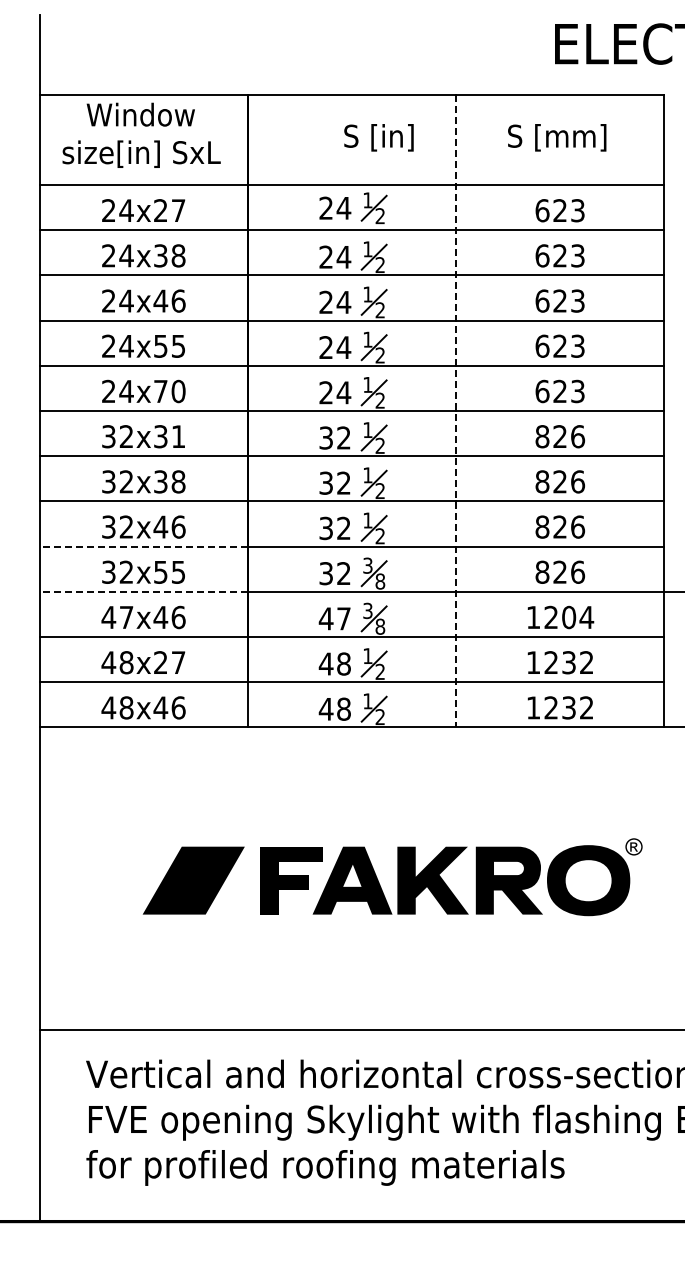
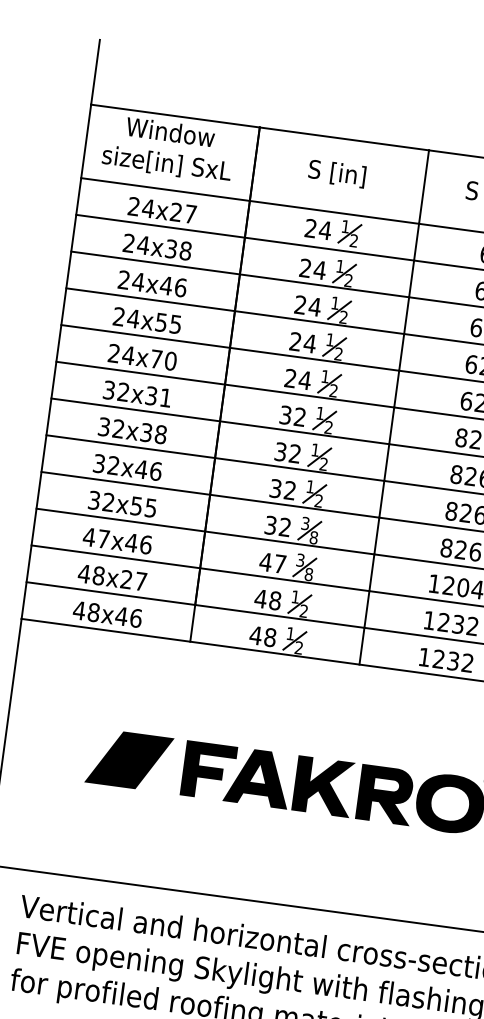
text: (378, 137) -> (336, 173), moved
line: (456, 411) -> (394, 407), dashed -> solid
line: (144, 546) -> (126, 483), dashed -> solid
line: (144, 591) -> (121, 519), dashed -> solid

